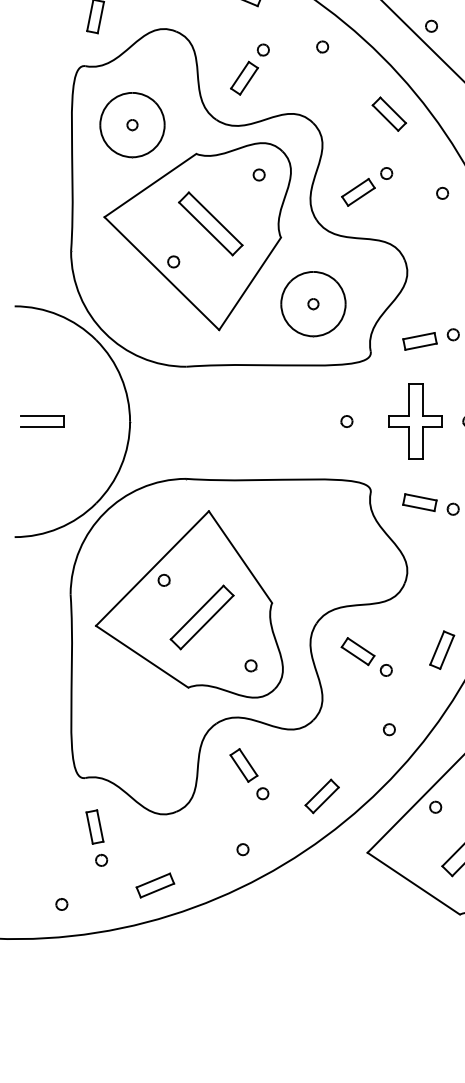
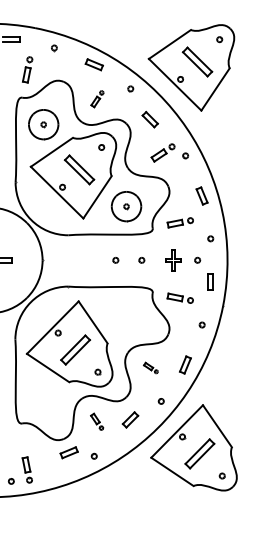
part: (250, 67) -> (97, 98), size x0.7
part: (387, 113) -> (149, 119), moved
part: (365, 185) -> (162, 152), moved
part: (289, 421) -> (115, 260), added
part: (416, 421) -> (173, 260), size x0.6
part: (365, 655) -> (150, 367), size x0.6
part: (247, 773) -> (96, 421), size x0.7
part: (322, 795) -> (130, 419), moved
part: (94, 836) -> (26, 469), moved
part: (153, 885) -> (68, 452), moved

